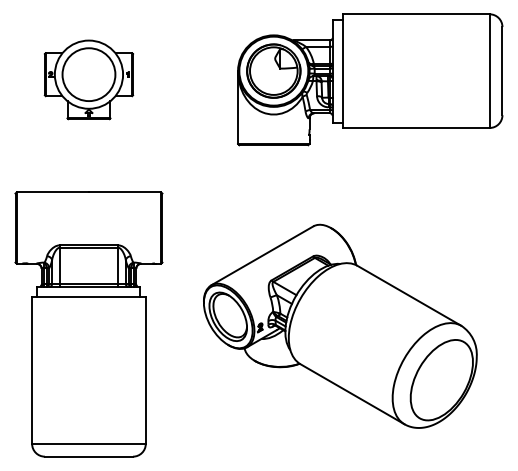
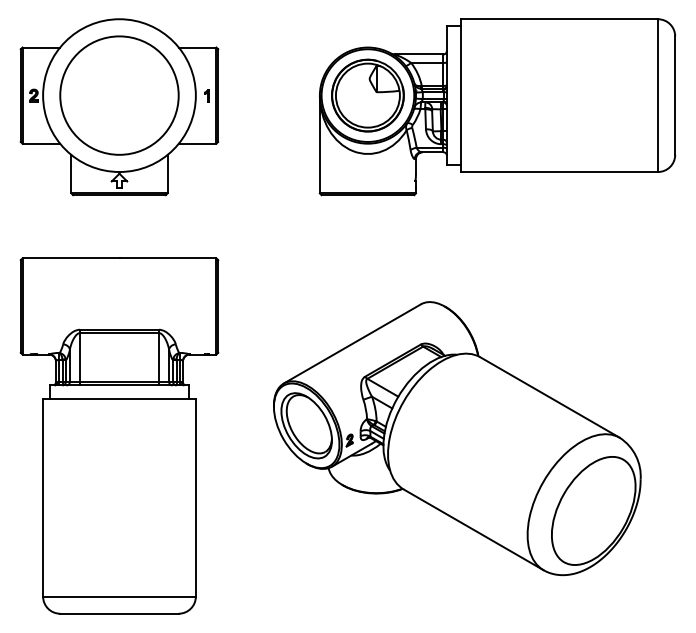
part: (88, 79) -> (118, 106), size x1.67

